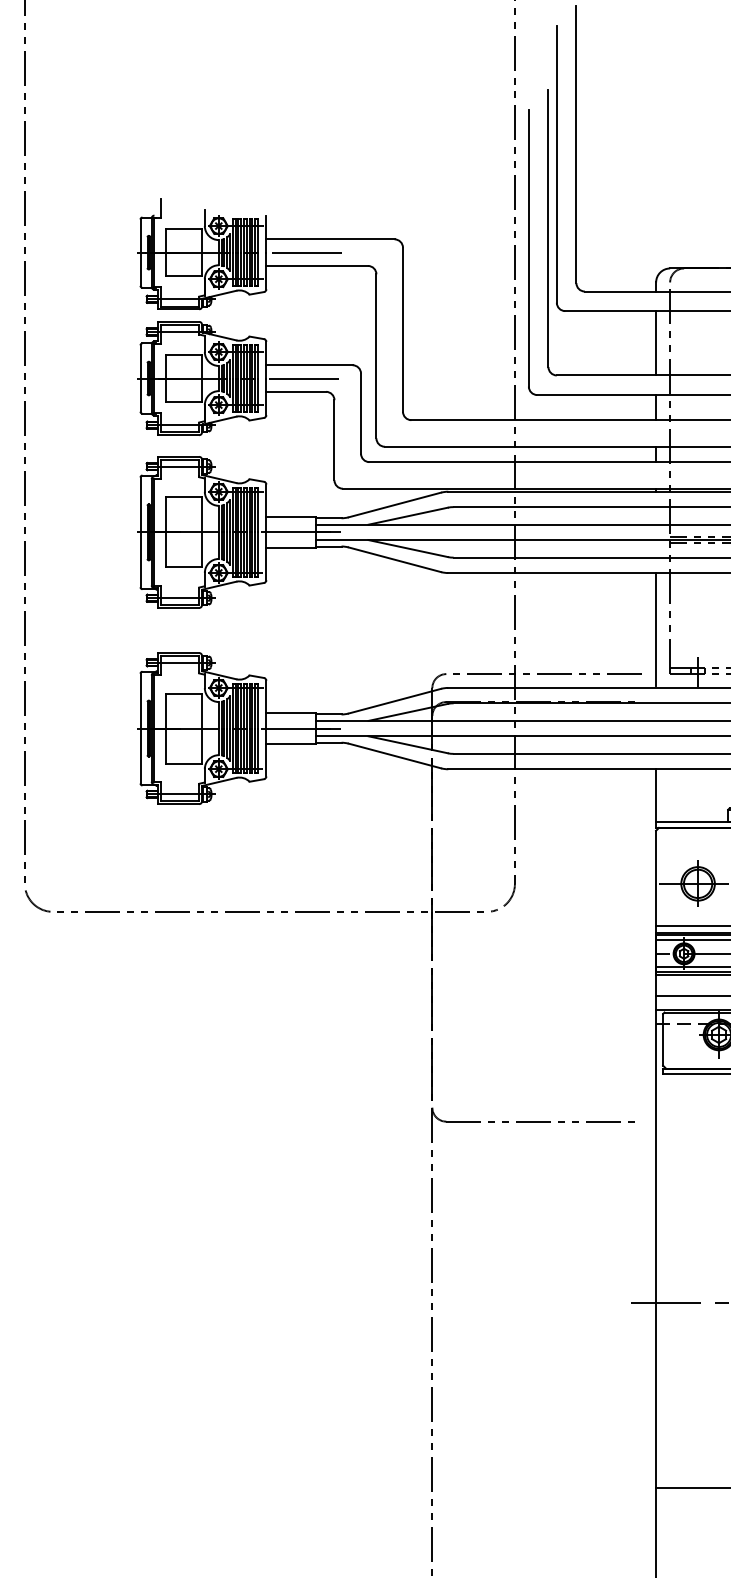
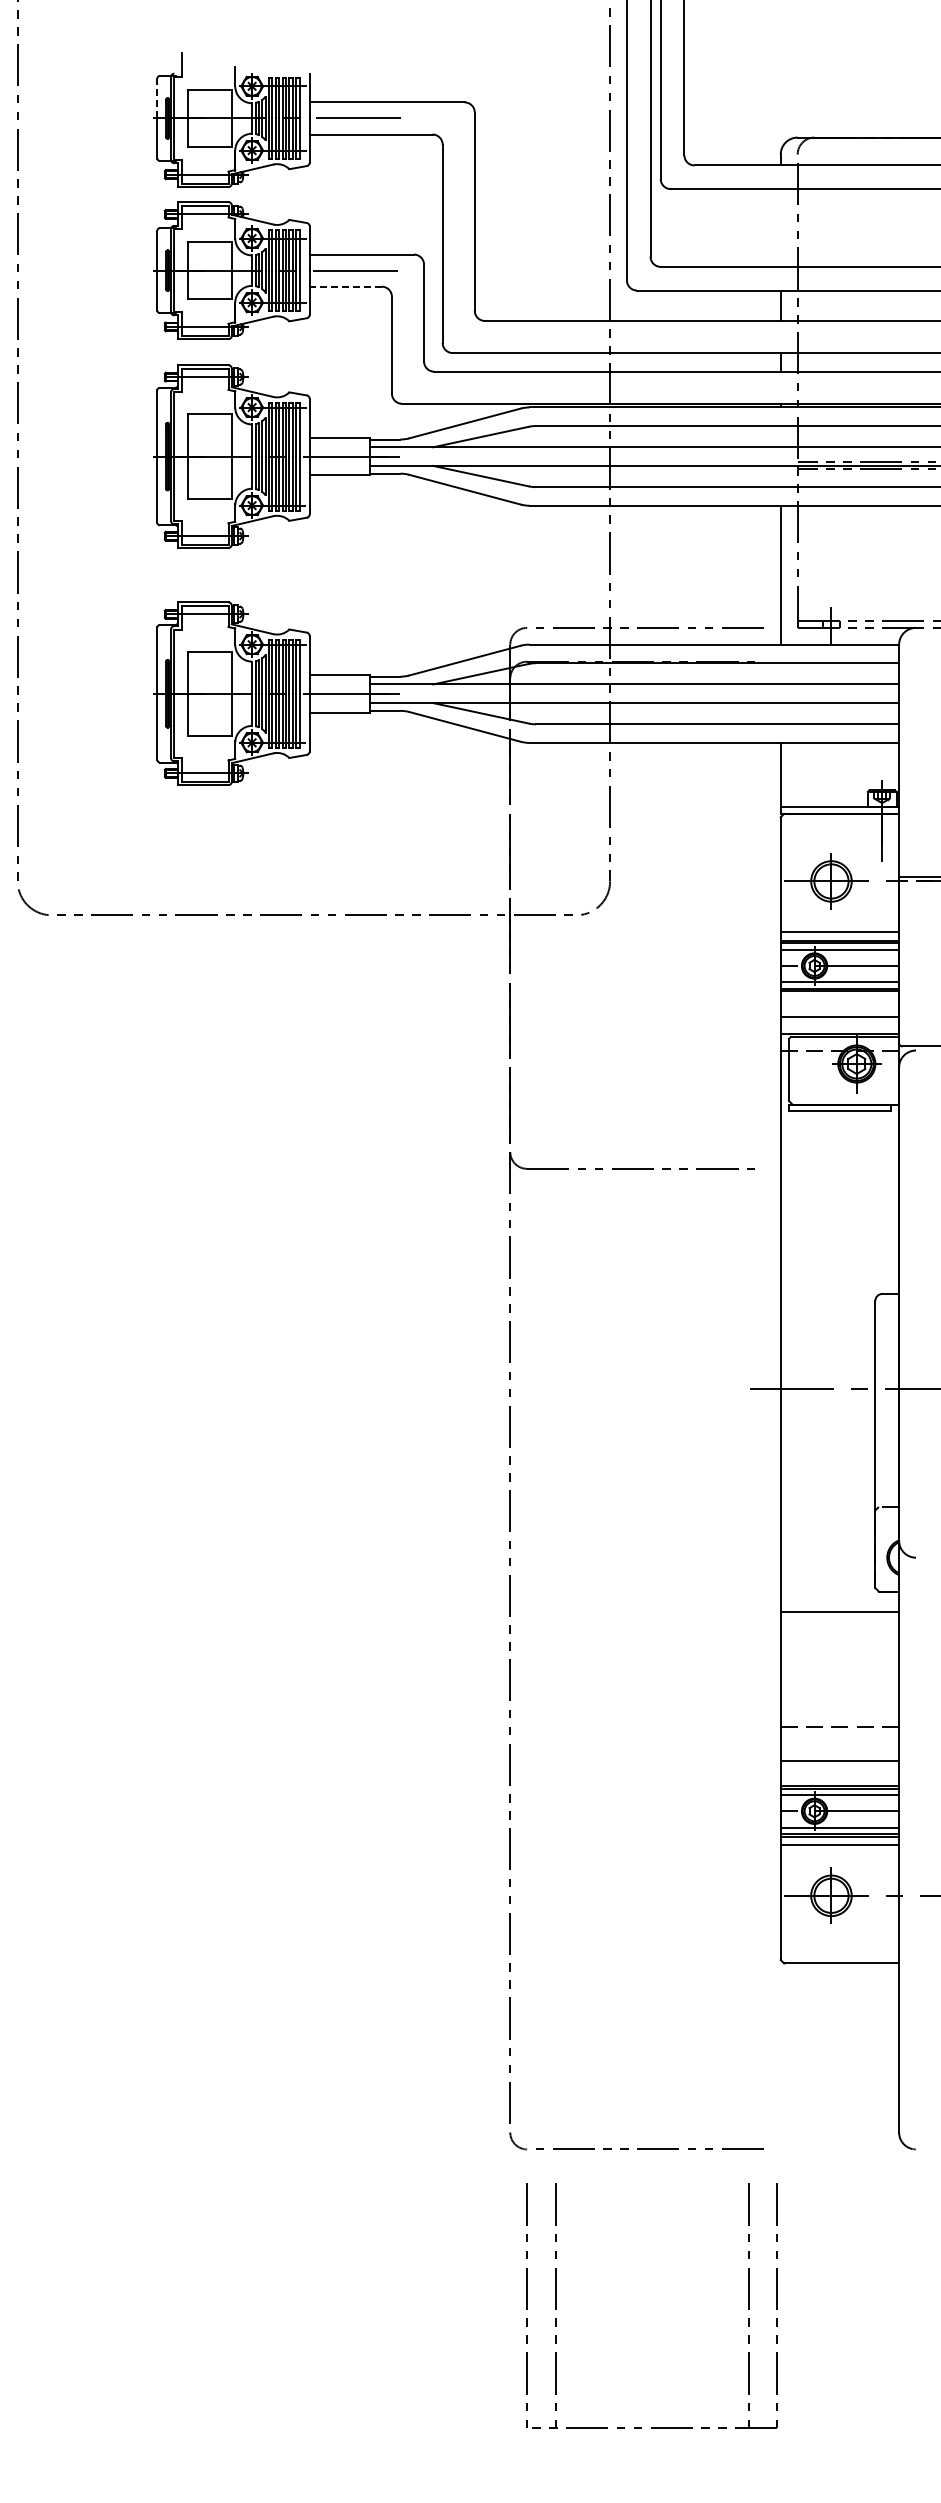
line: (140, 236) -> (157, 98), solid -> dashed
line: (655, 342) -> (780, 227), removed
line: (296, 391) -> (345, 286), solid -> dashed

